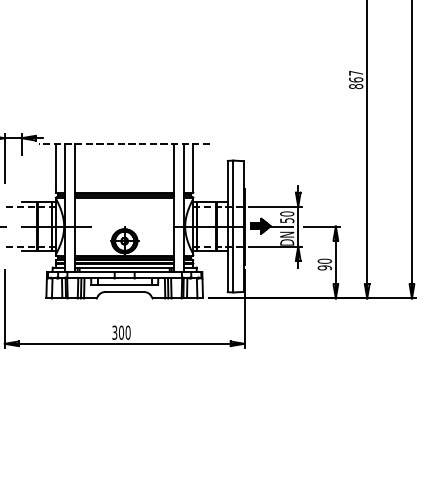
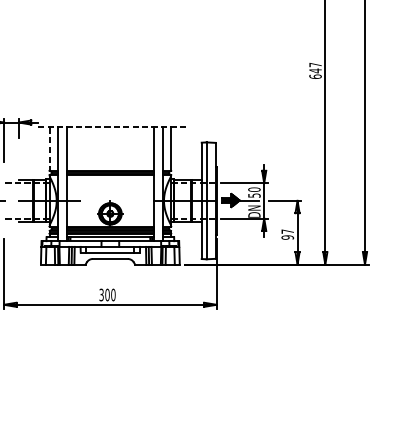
text: (356, 83) -> (315, 74), 867 -> 647
line: (56, 168) -> (49, 149), solid -> dashed
text: (324, 260) -> (287, 230), 90 -> 97

